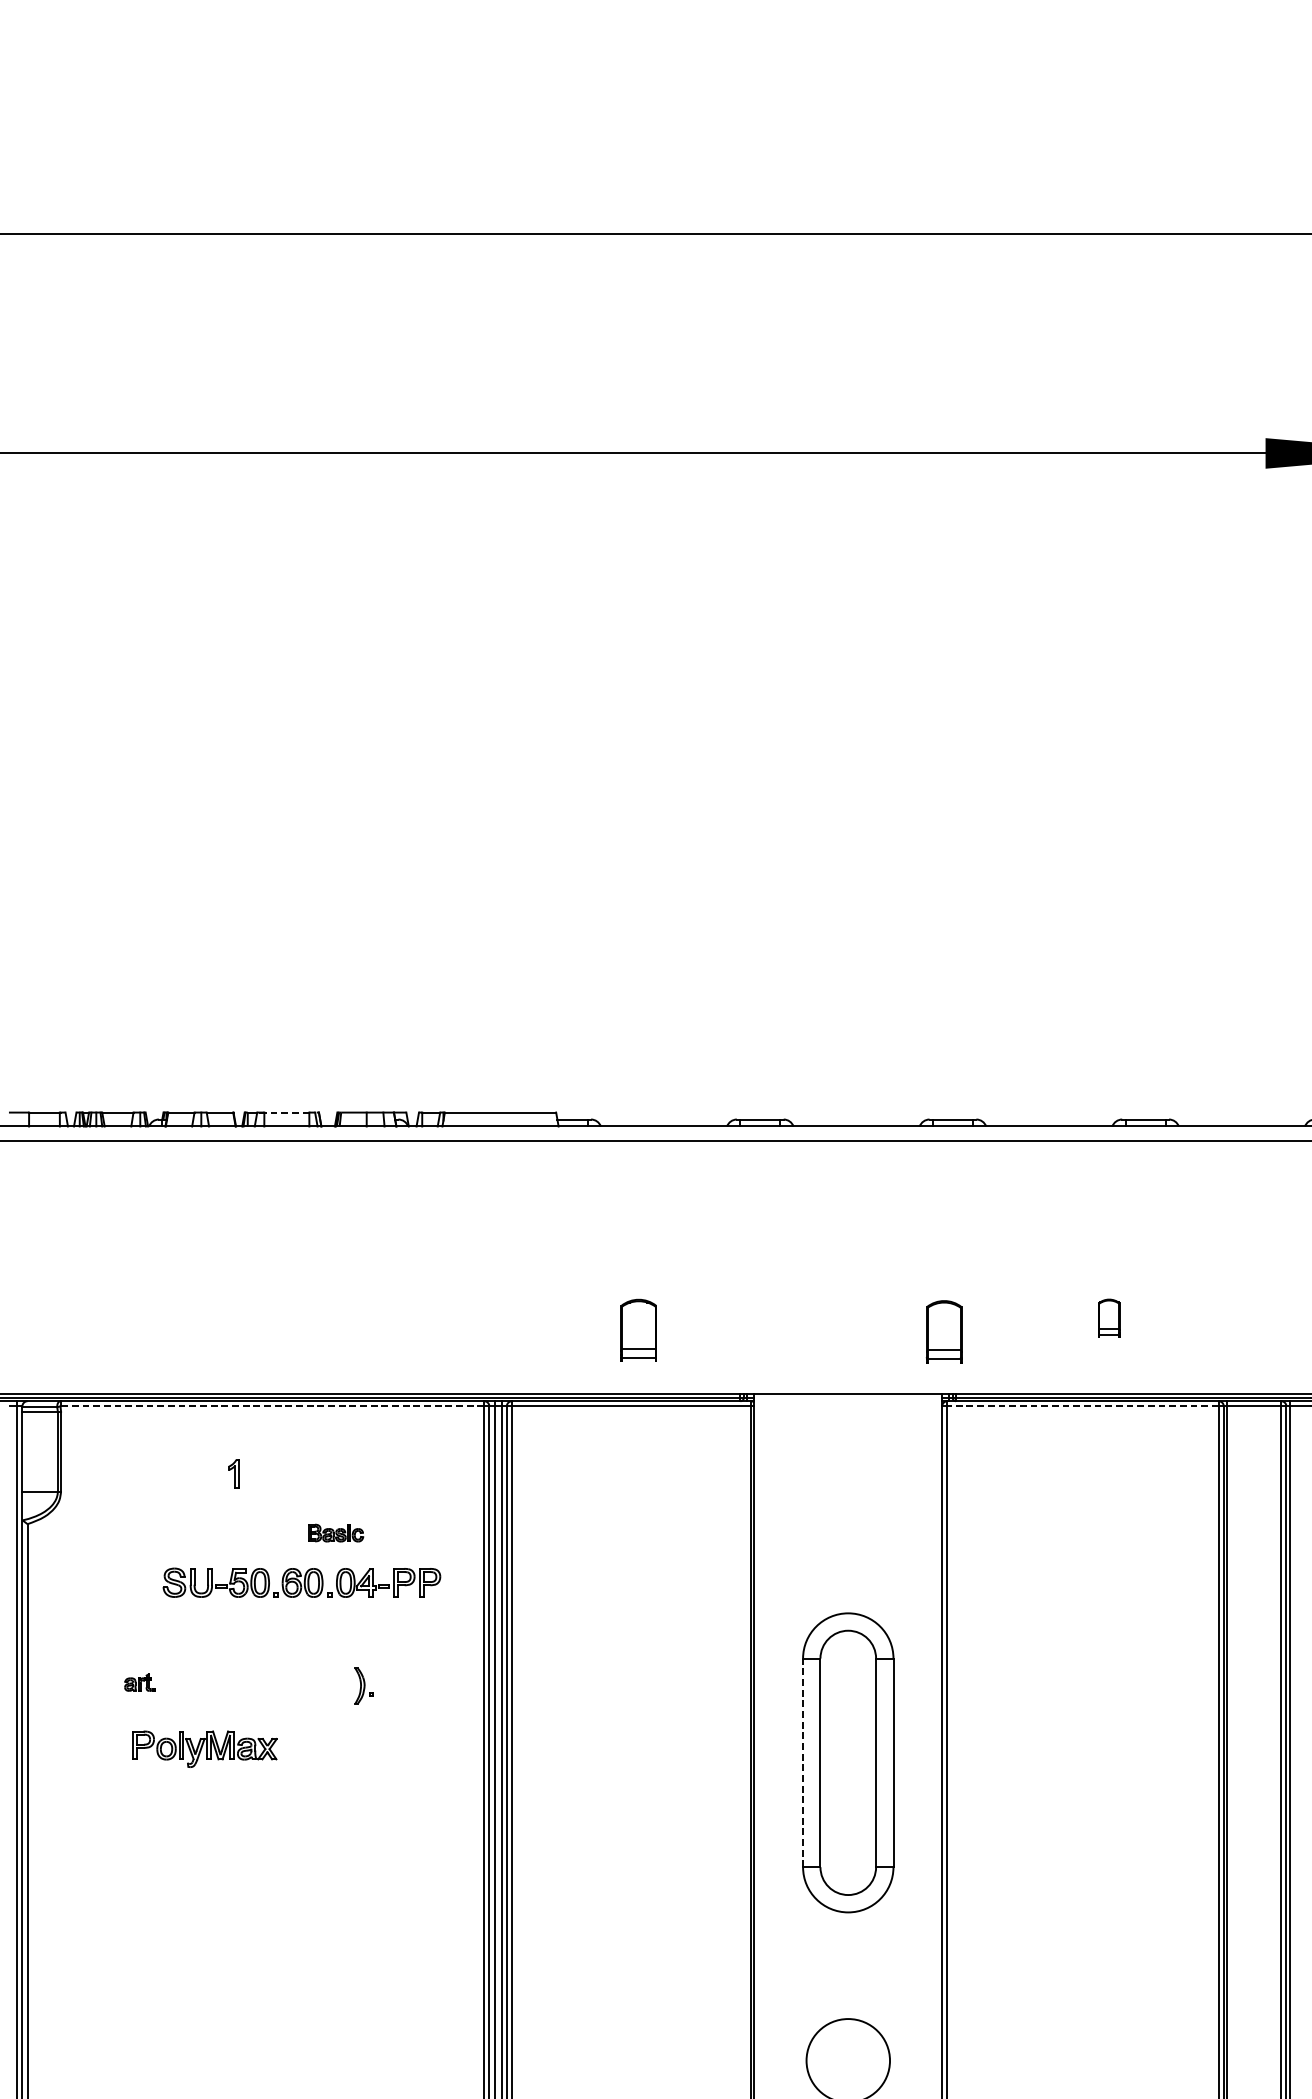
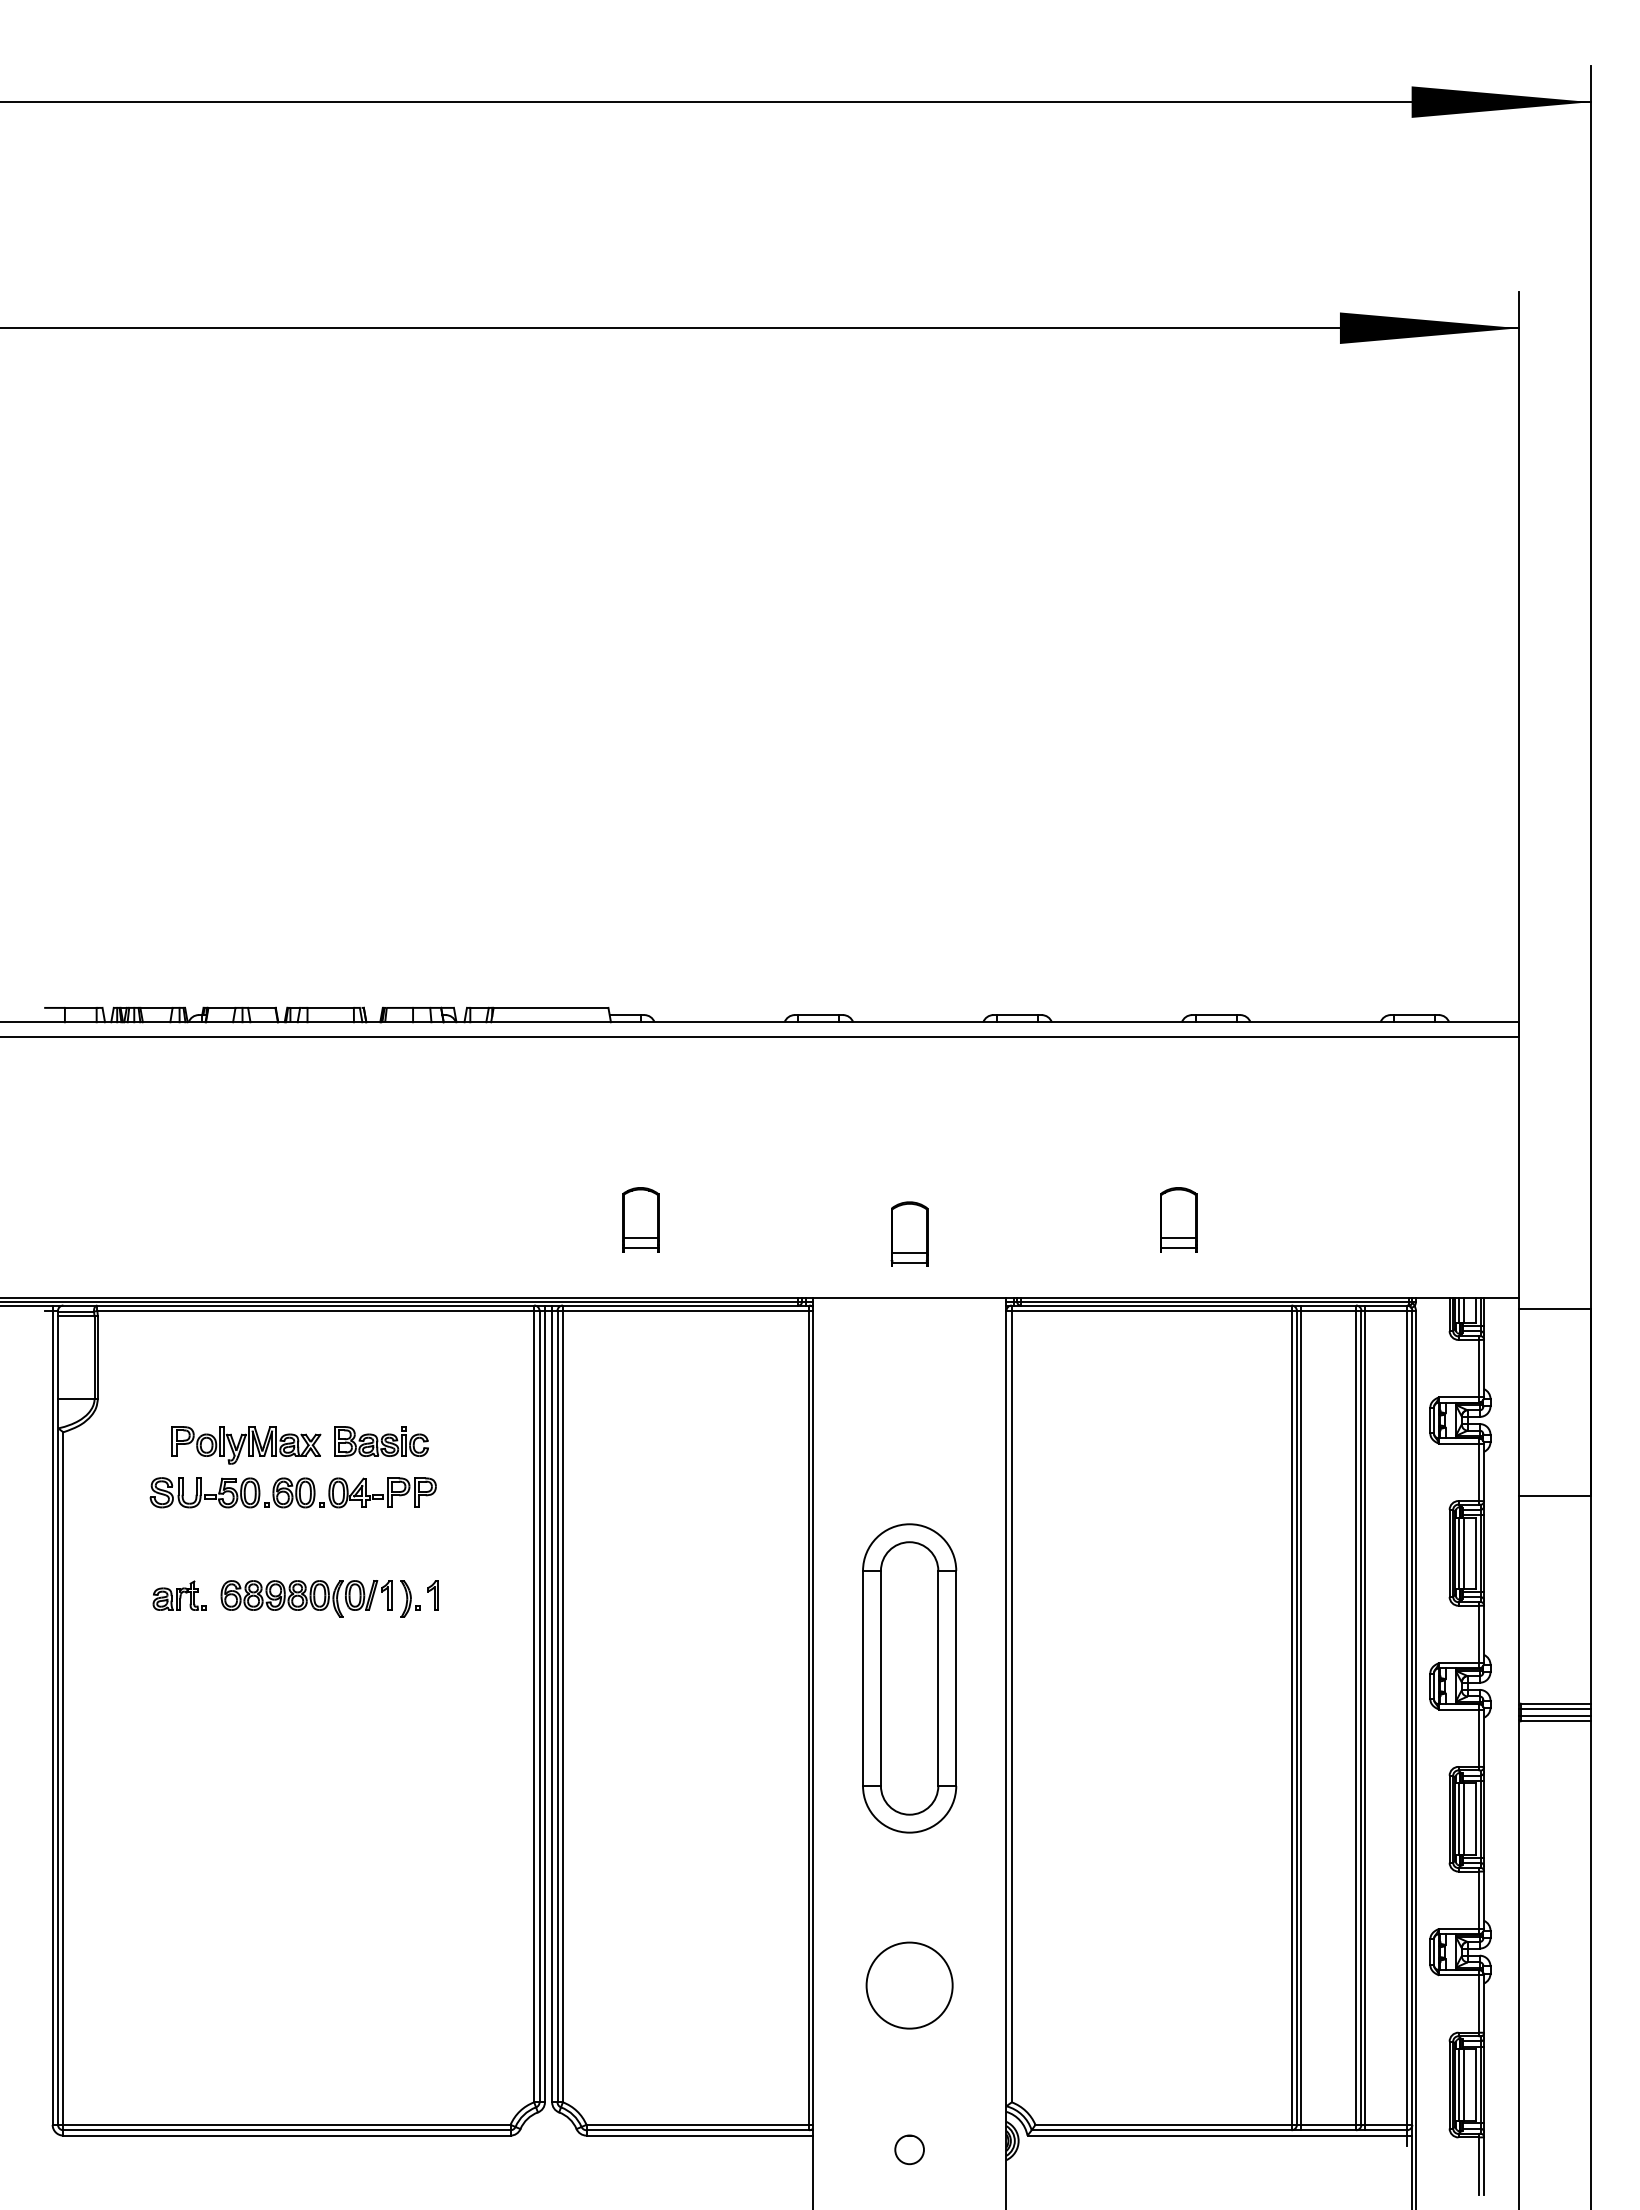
line: (286, 1112) -> (330, 1007), dashed -> solid
part: (1109, 1317) -> (1178, 1219), size x1.67
part: (638, 1330) -> (640, 1219), moved
part: (944, 1331) -> (909, 1233), moved
line: (272, 1406) -> (315, 1310), dashed -> solid
line: (1082, 1406) -> (1151, 1310), dashed -> solid
part: (233, 1473) -> (432, 1595), moved
part: (336, 1533) -> (381, 1441), size x1.67
part: (301, 1582) -> (292, 1492), moved
part: (140, 1682) -> (179, 1595), size x1.67
part: (263, 1685) -> (306, 1598), added
part: (205, 1749) -> (246, 1445), moved
line: (803, 1762) -> (863, 1678), dashed -> solid

